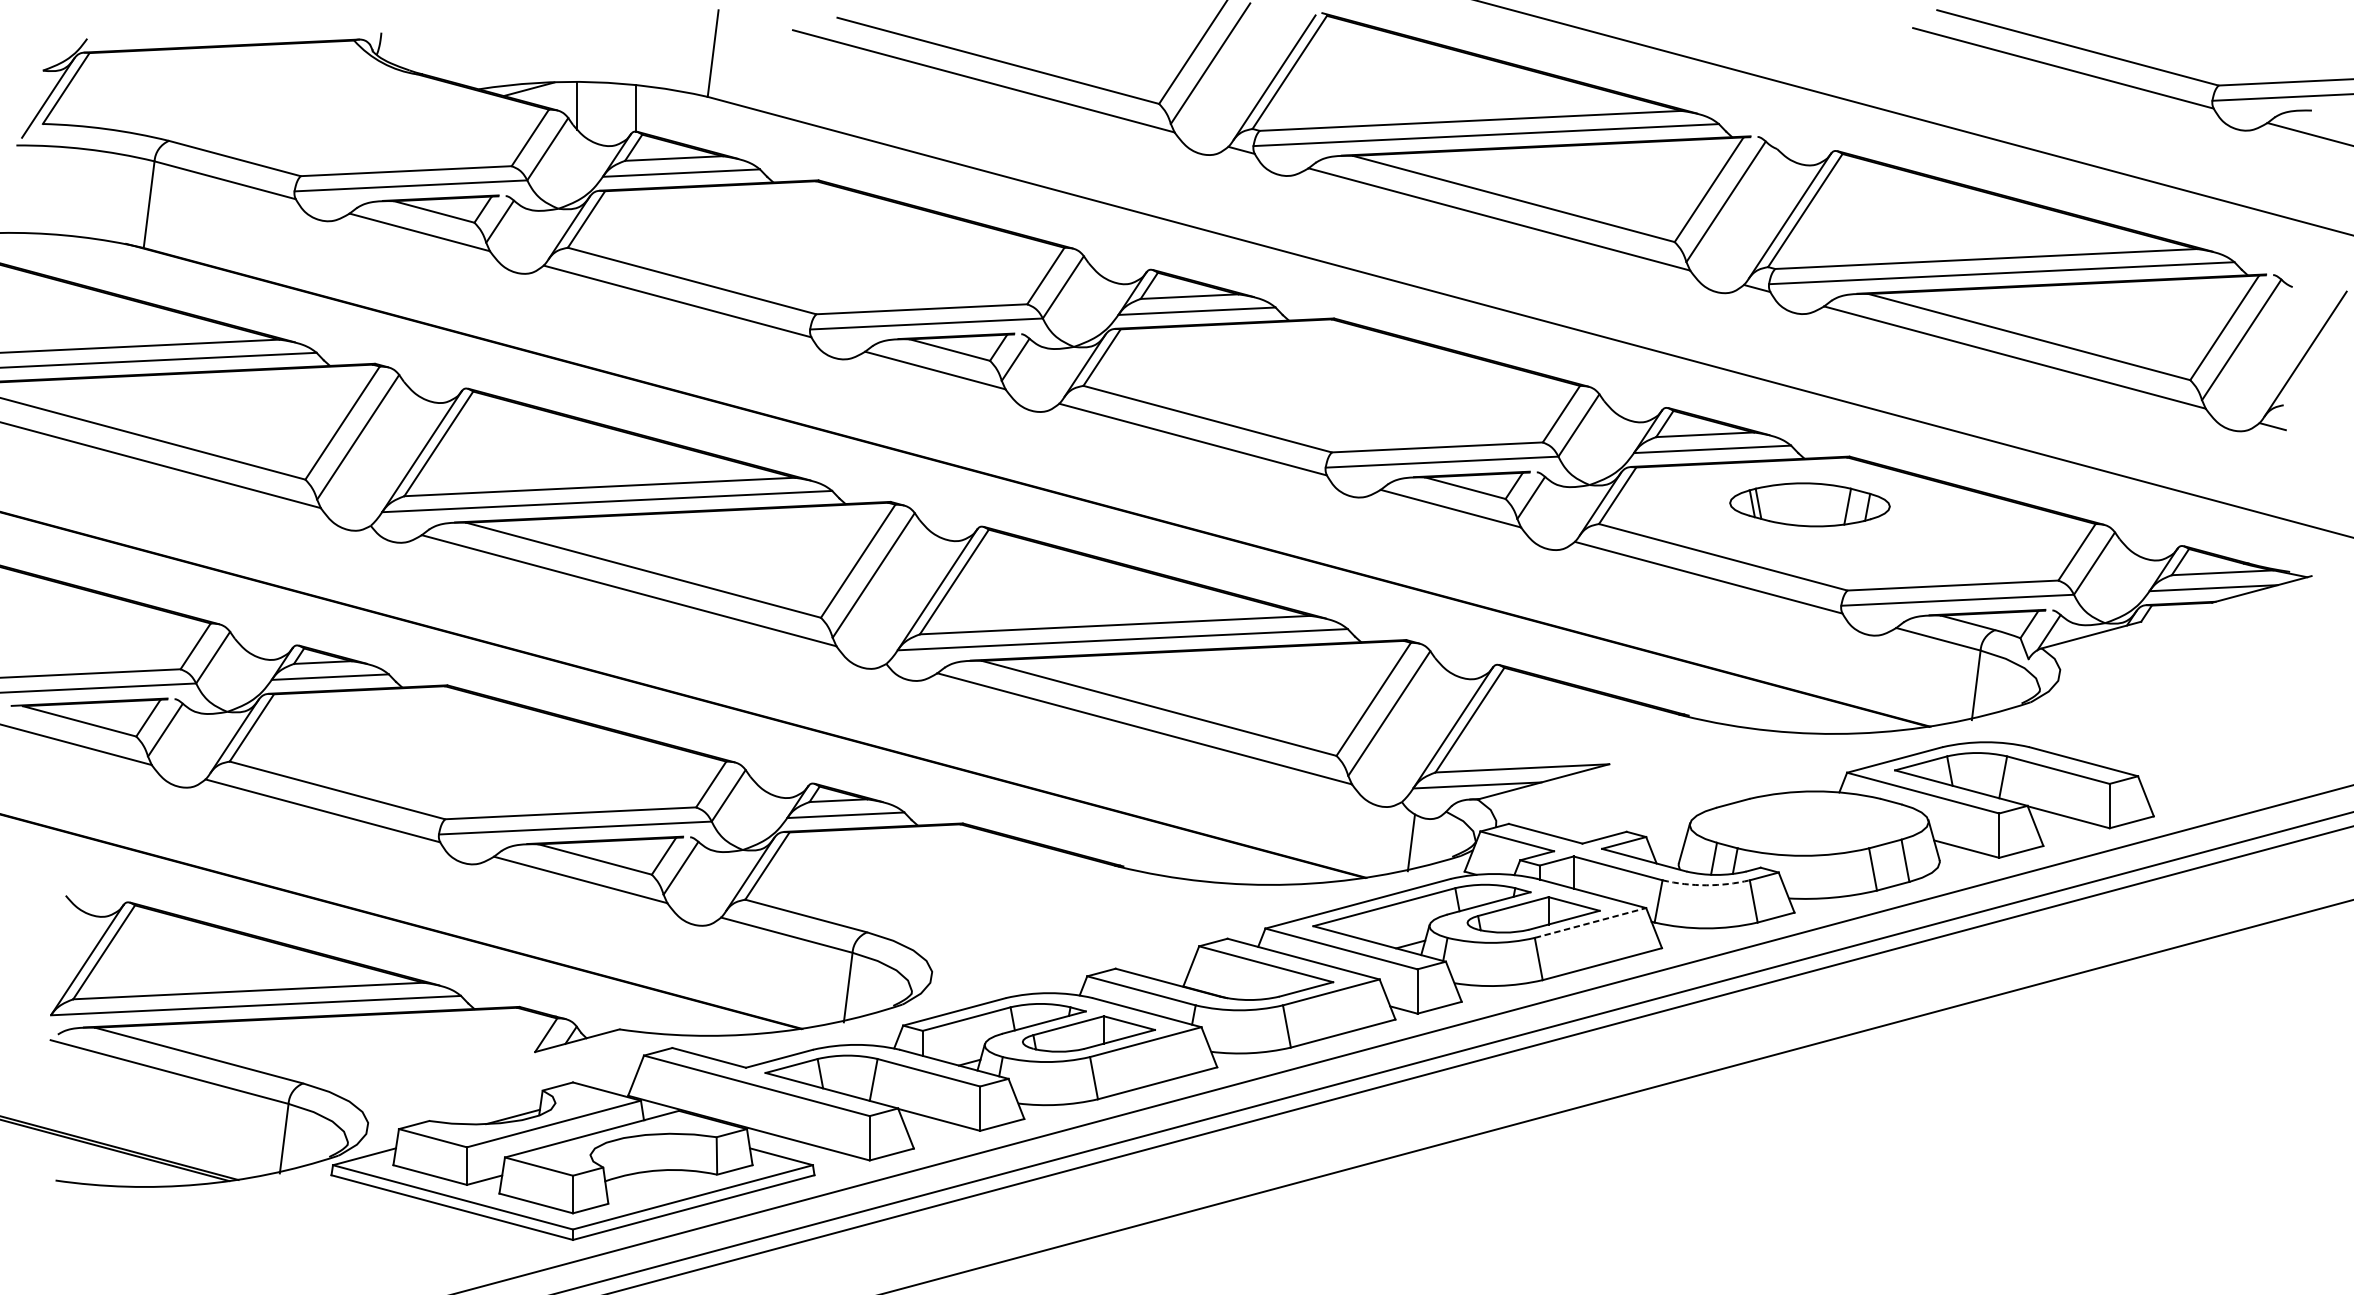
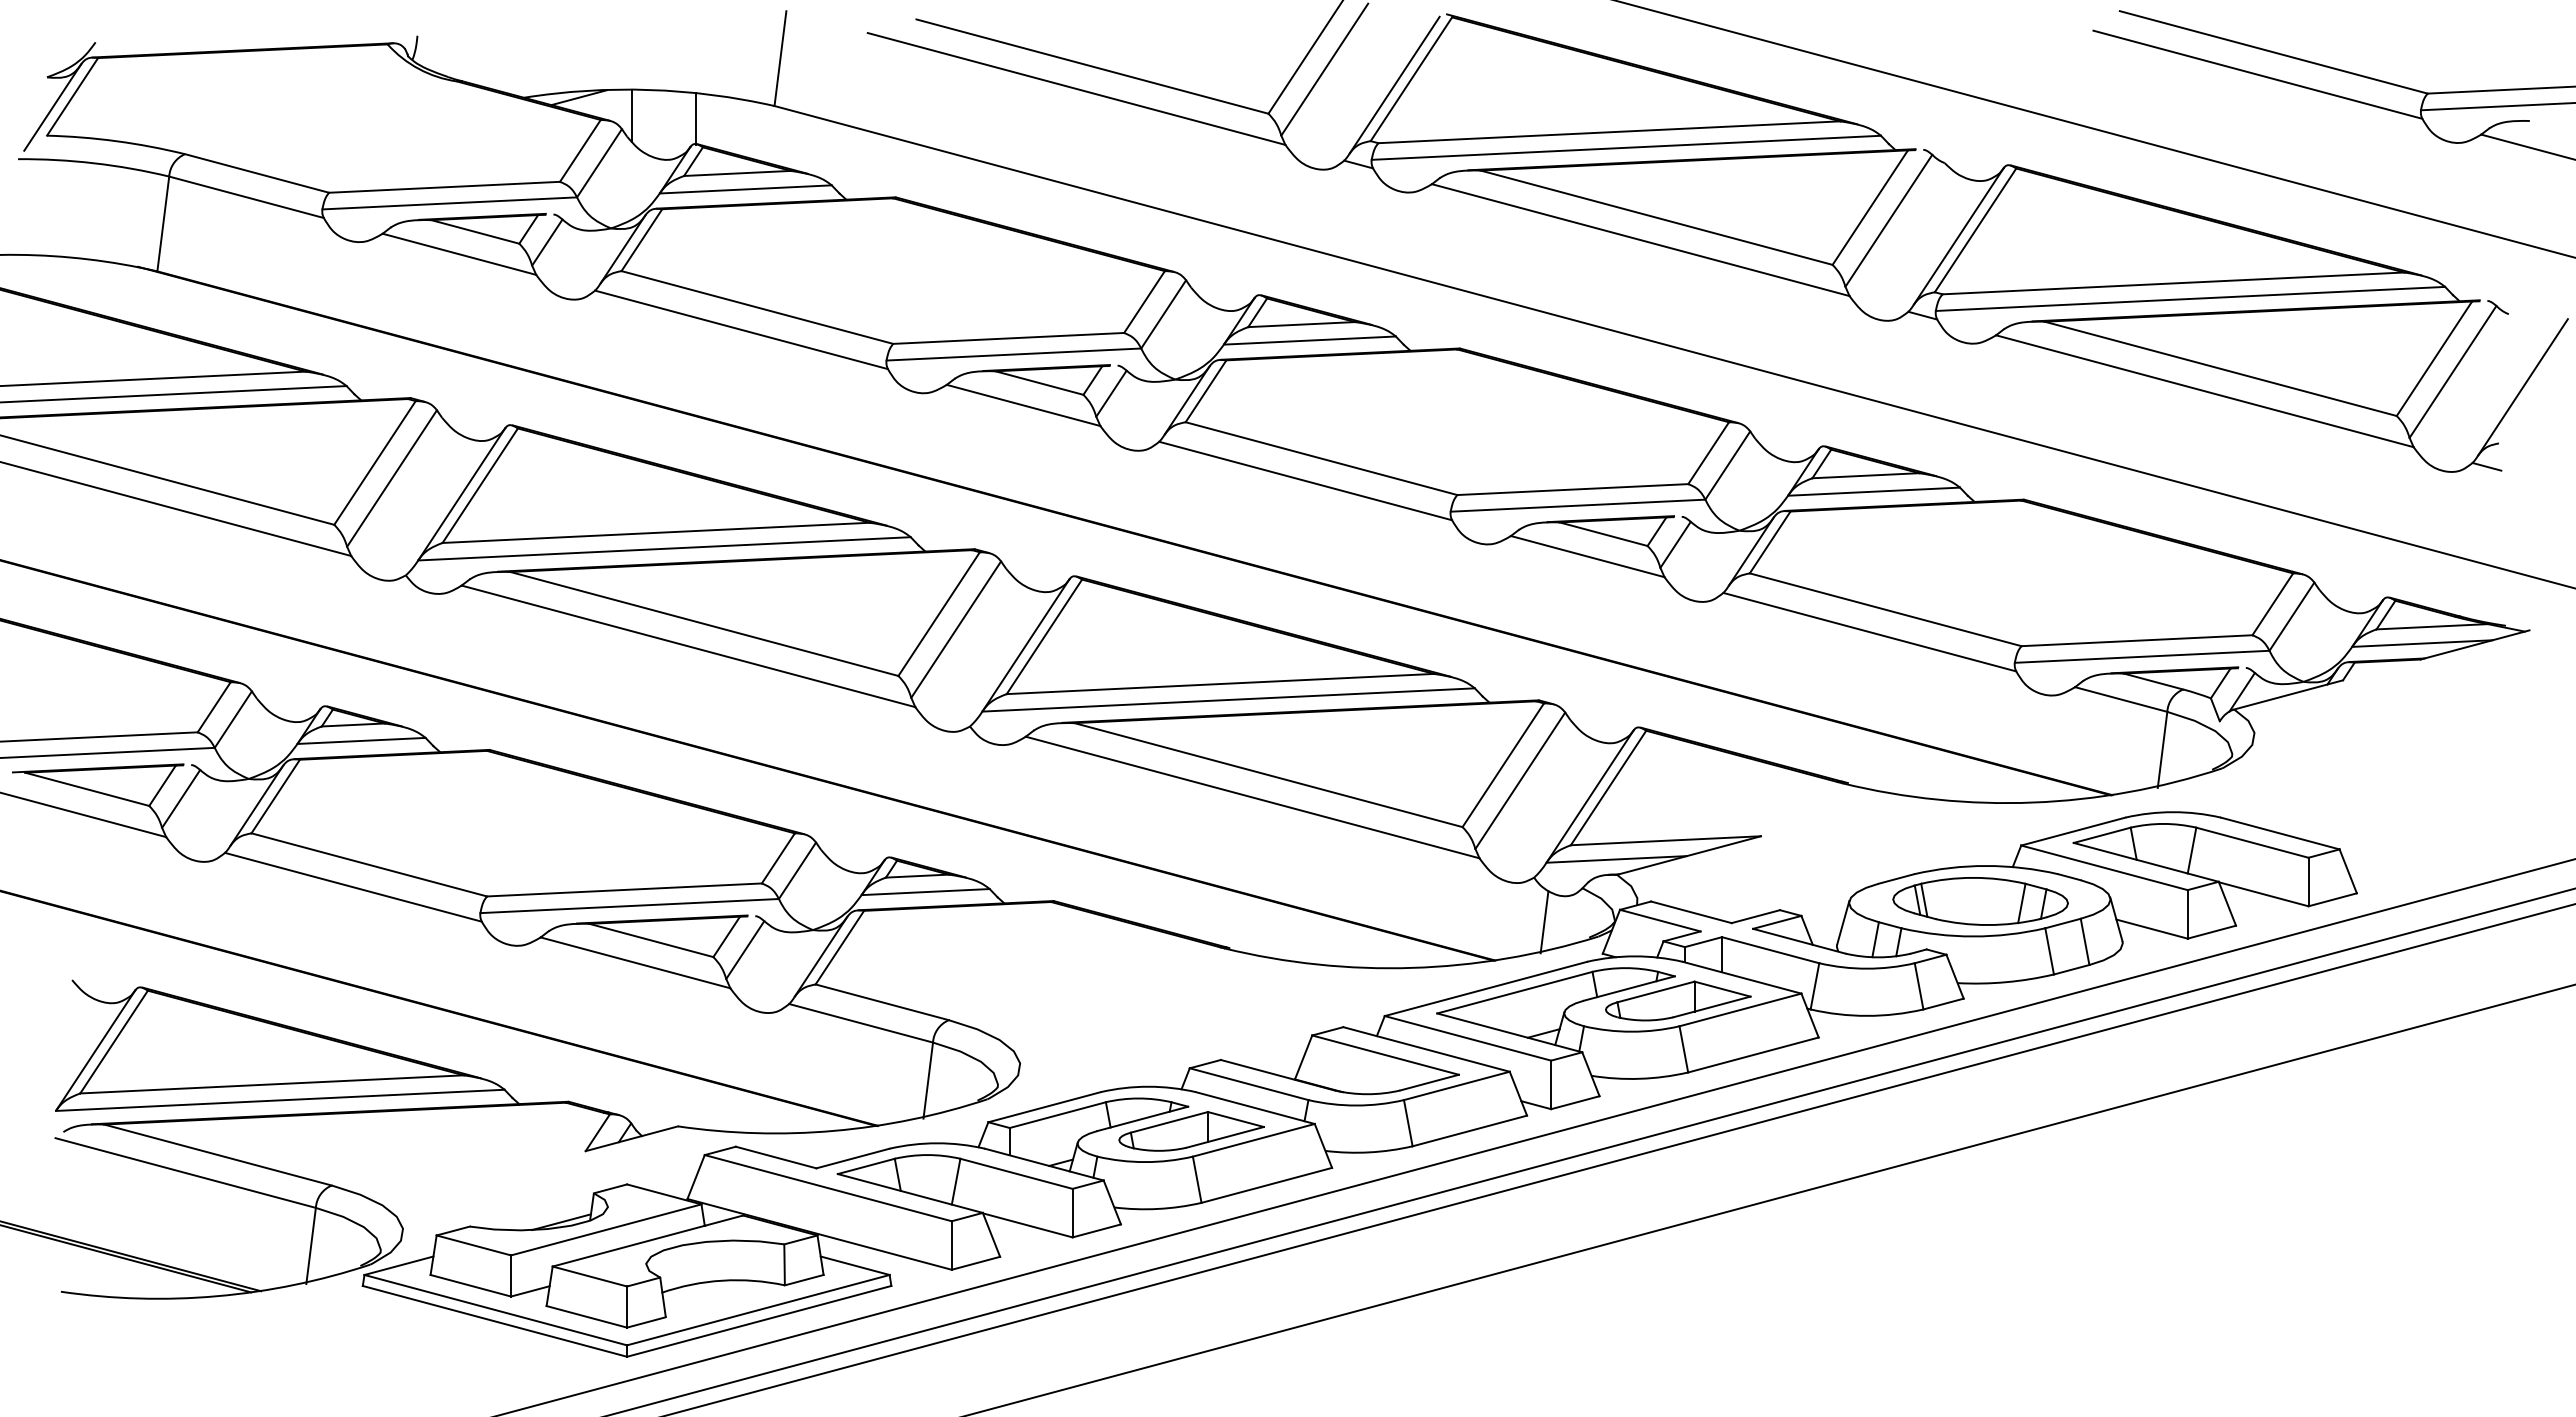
part: (1809, 504) -> (1980, 901), moved
arc: (1706, 885) -> (1867, 968), dashed -> solid
line: (1590, 922) -> (1740, 1009), dashed -> solid

